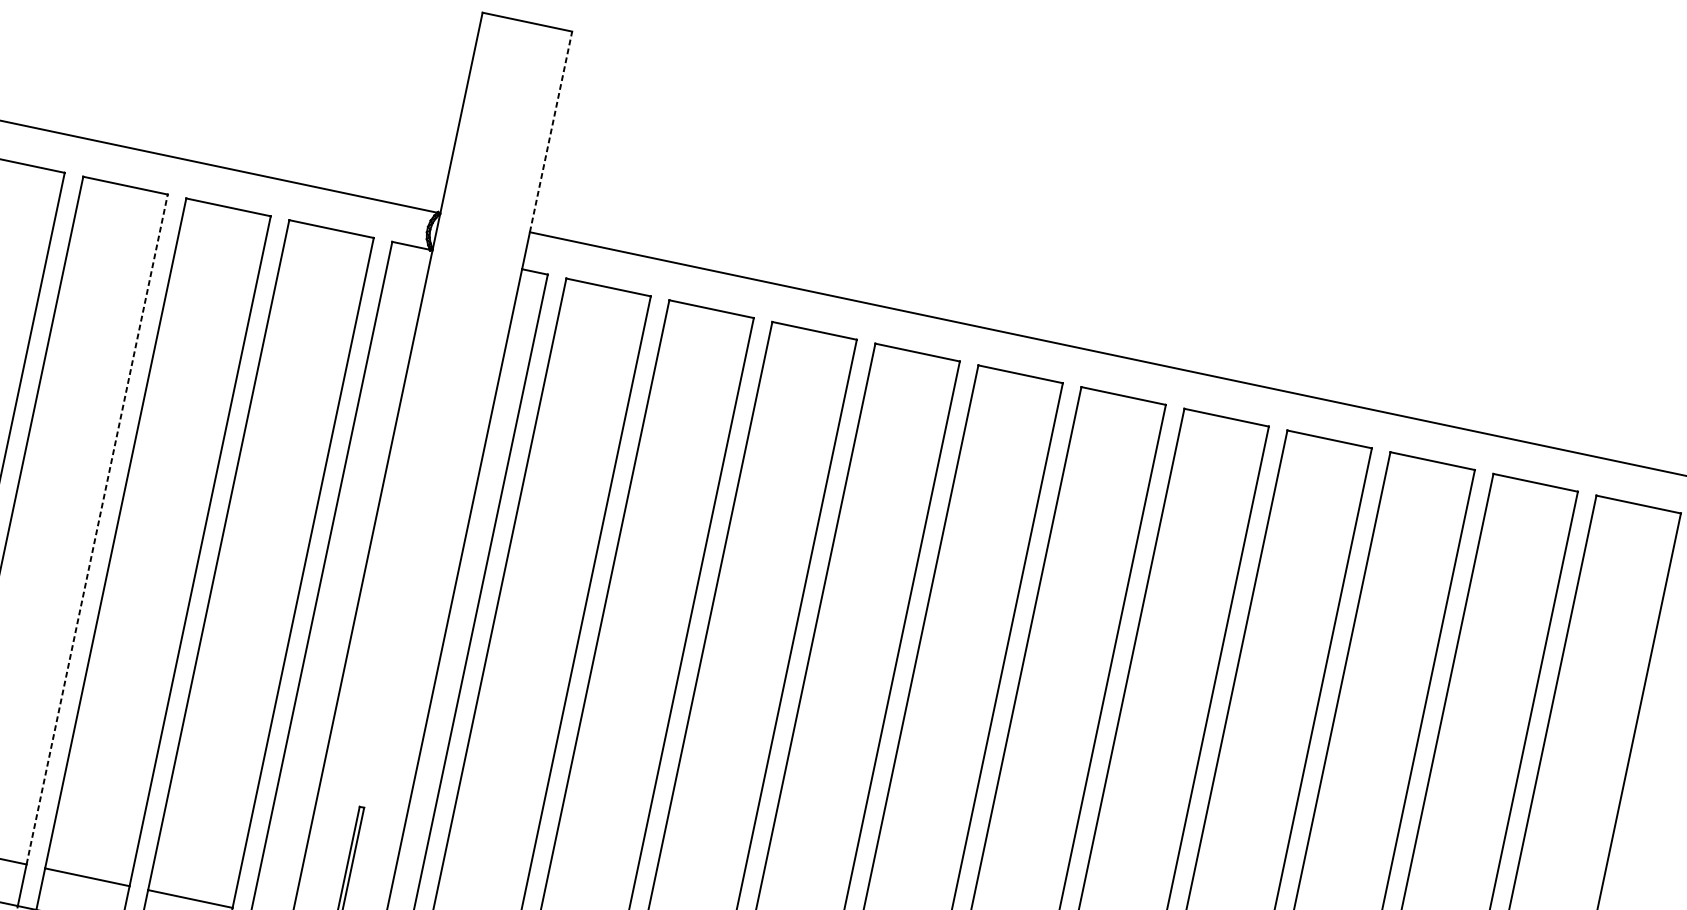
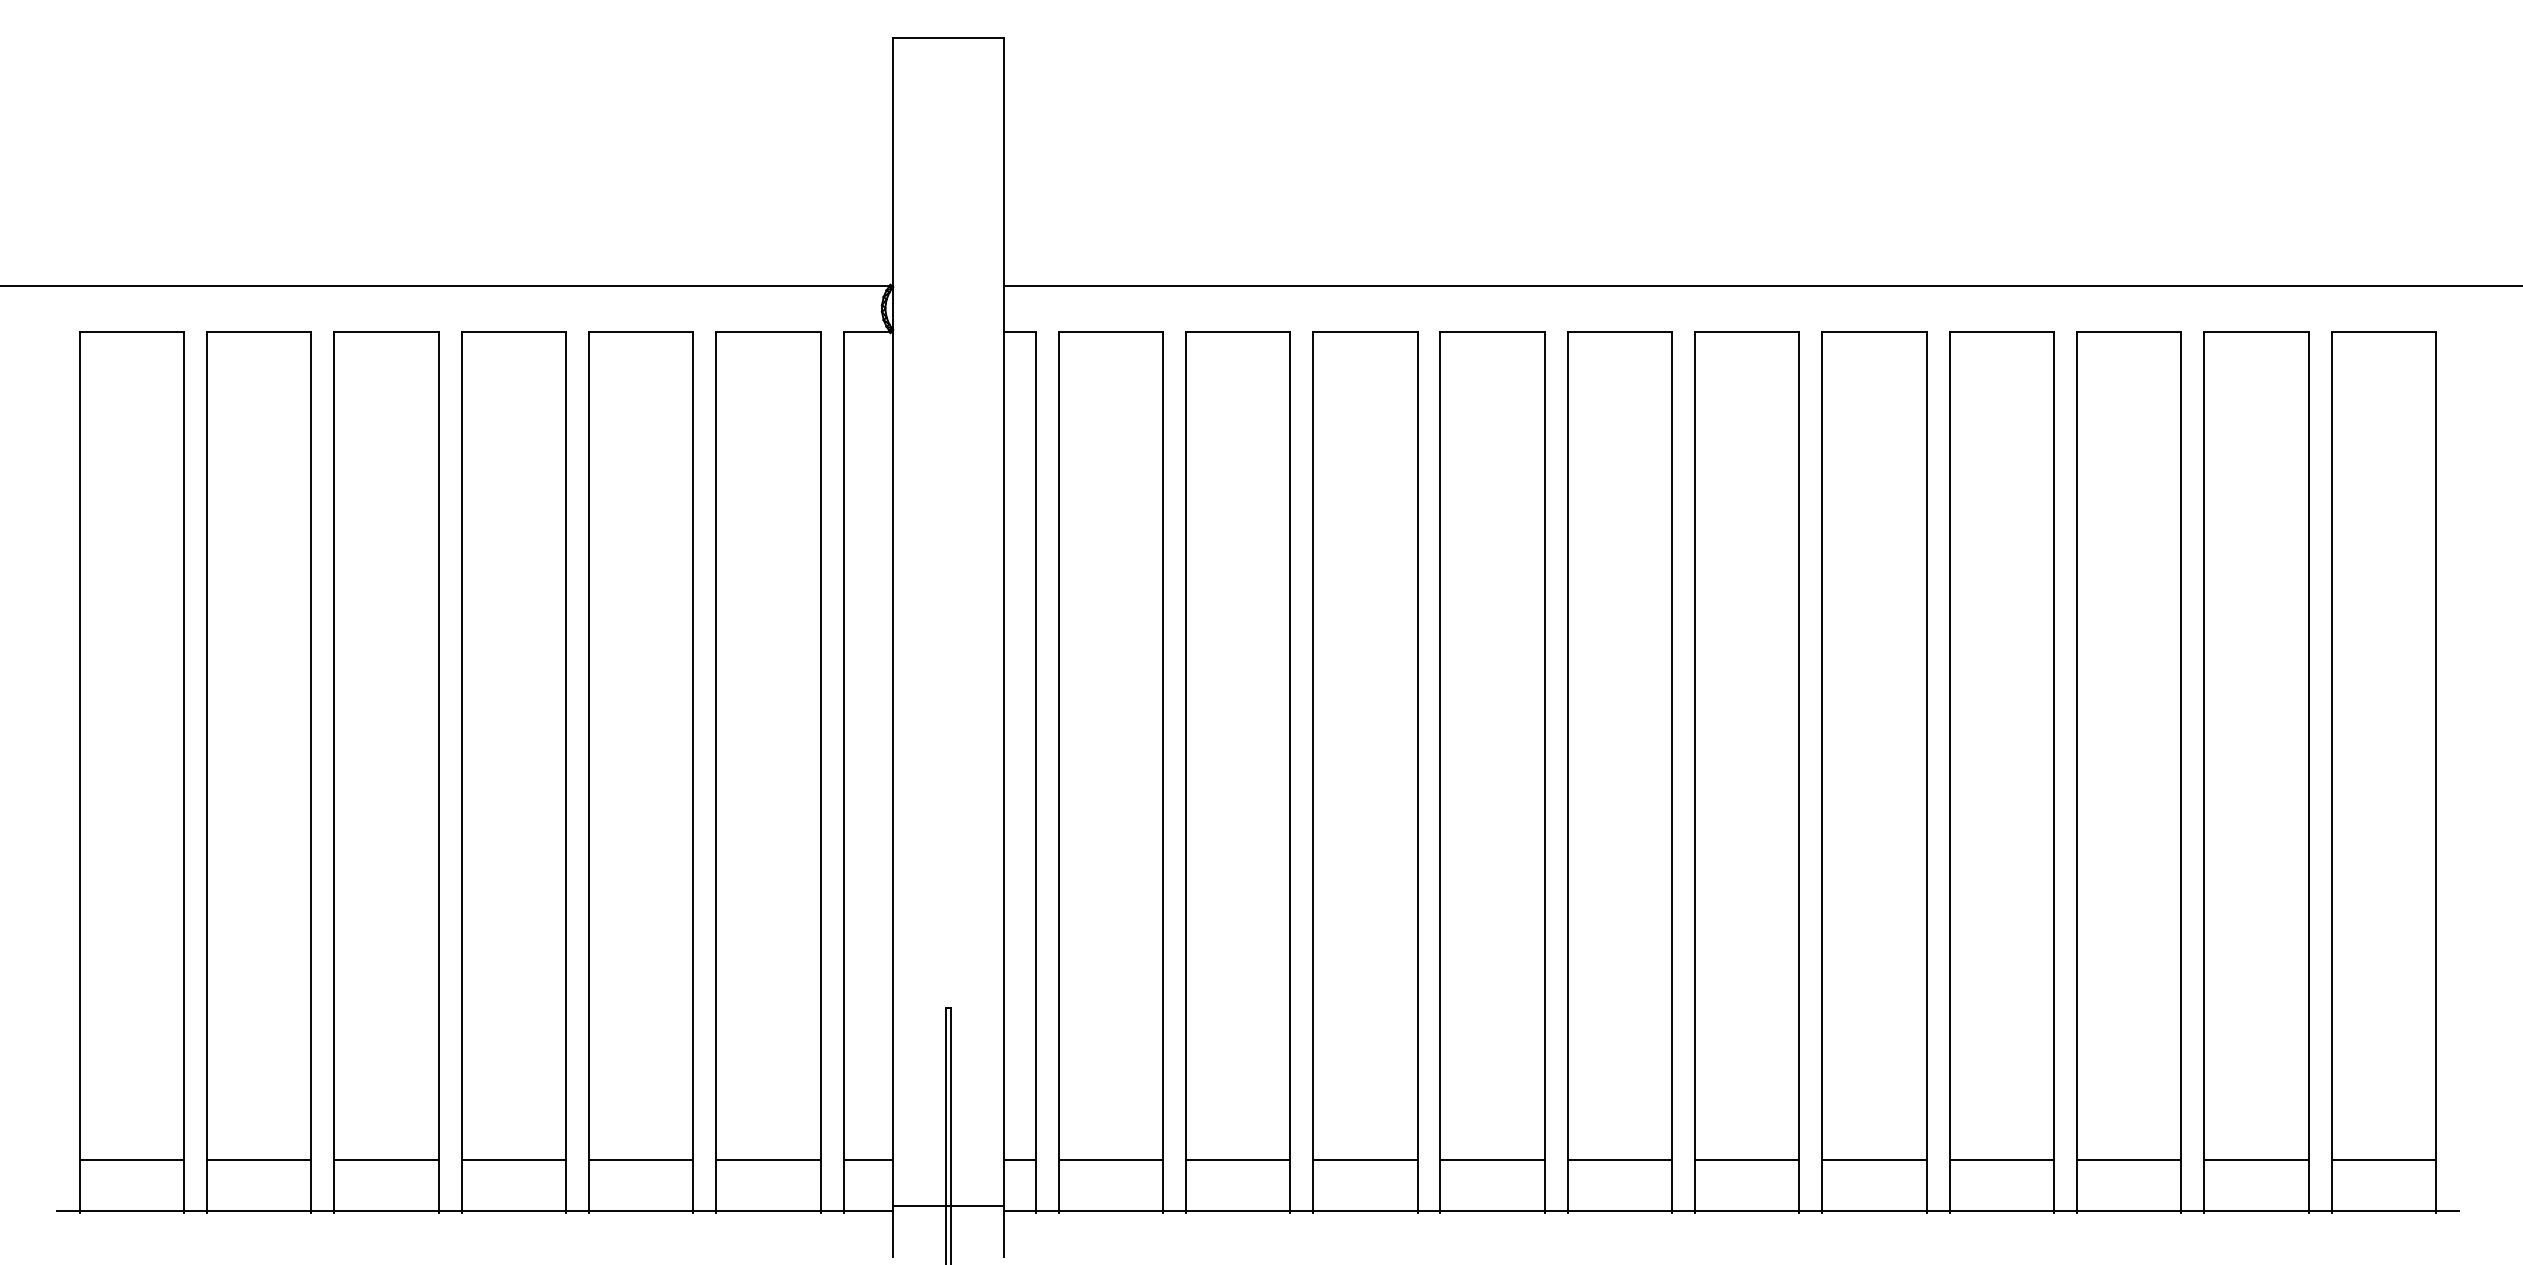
line: (550, 132) -> (1003, 162), dashed -> solid
line: (97, 529) -> (566, 745), dashed -> solid

